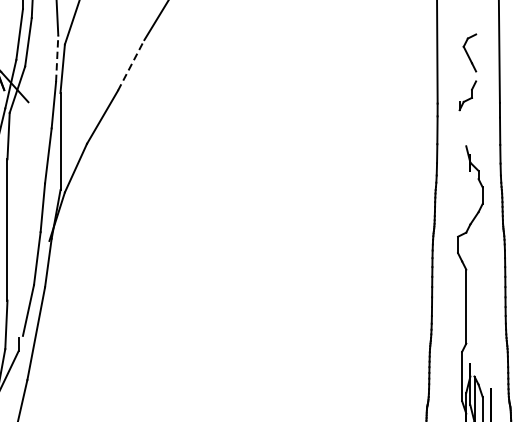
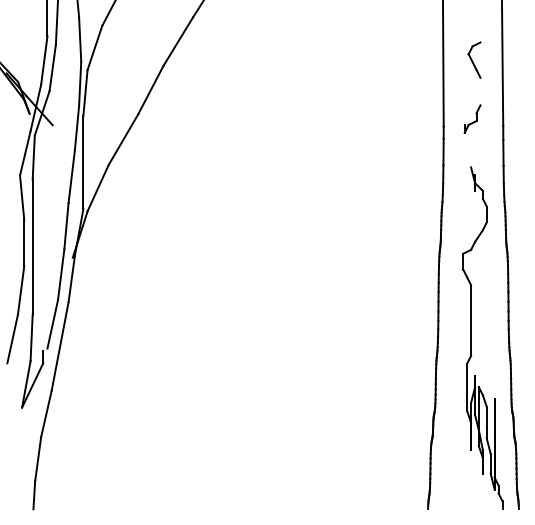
part: (469, 52) -> (474, 59), moved
line: (57, 58) -> (80, 83), dashed -> solid
line: (131, 64) -> (151, 89), dashed -> solid

